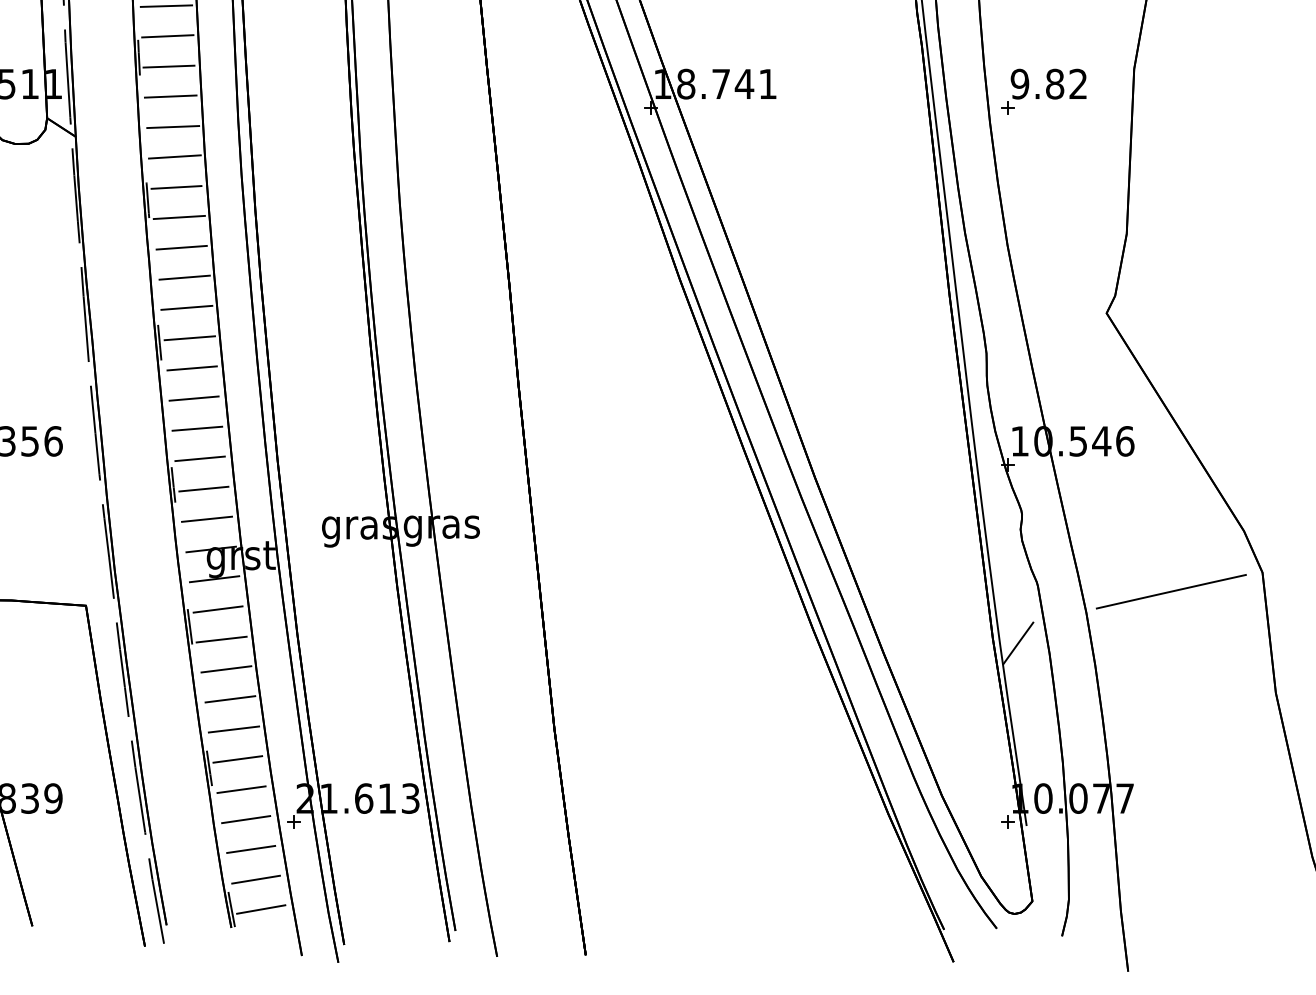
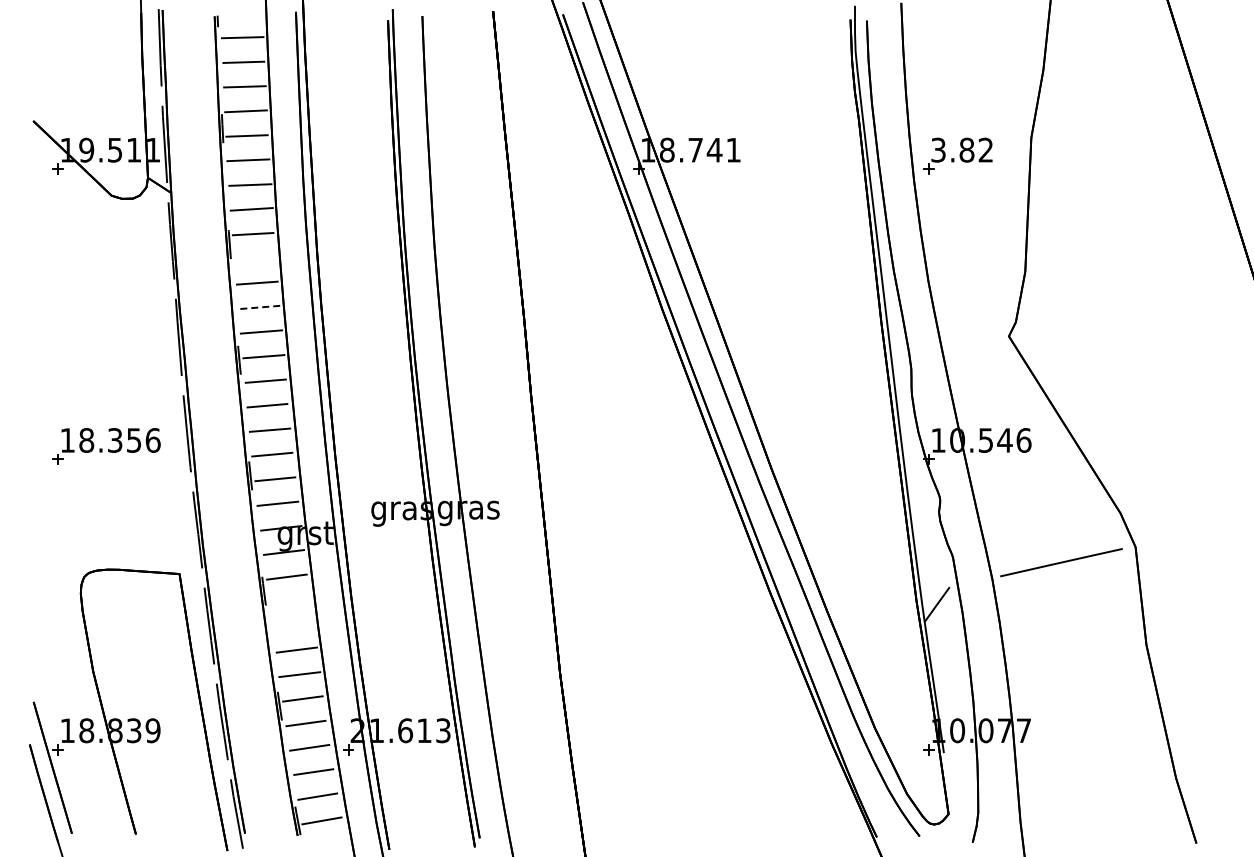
text: (1019, 83) -> (938, 149), 9.82 -> 3.82
line: (179, 217) -> (255, 258), removed
line: (184, 277) -> (259, 307), solid -> dashed
line: (221, 639) -> (289, 601), removed
line: (226, 669) -> (293, 625), removed

